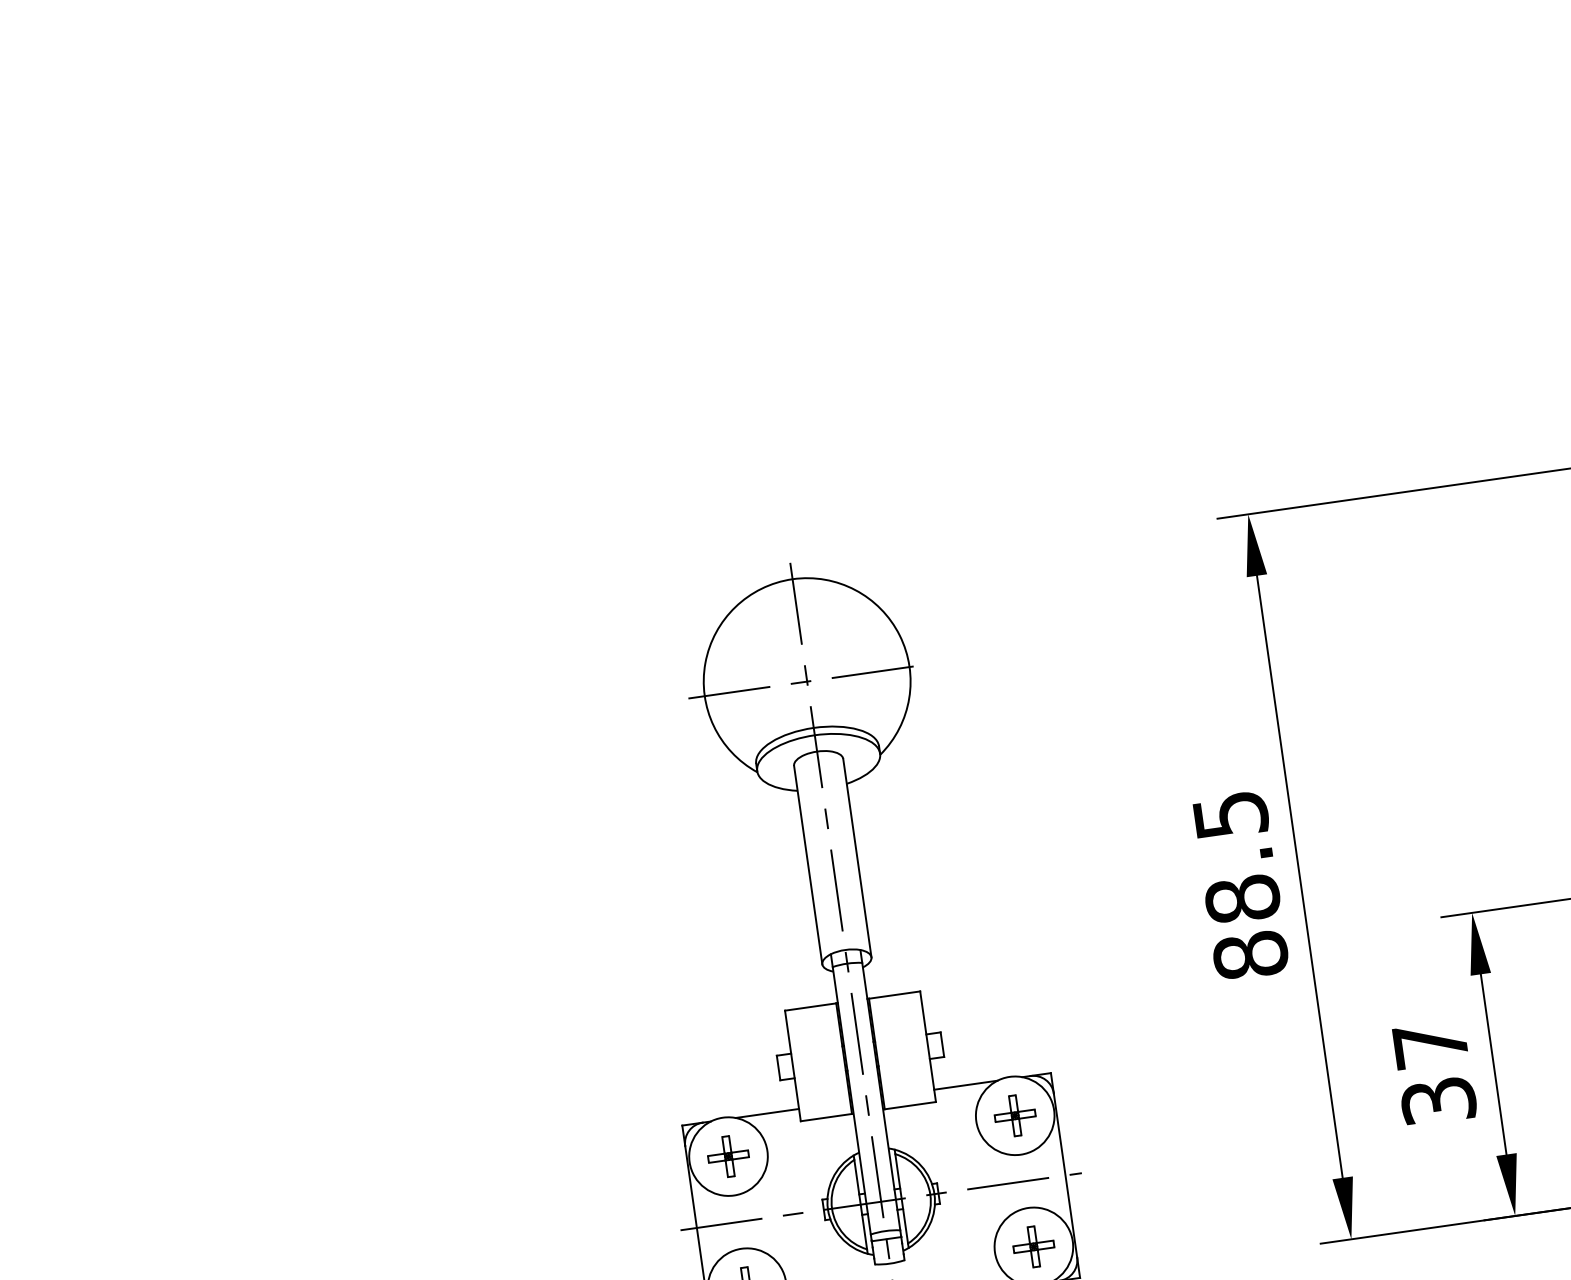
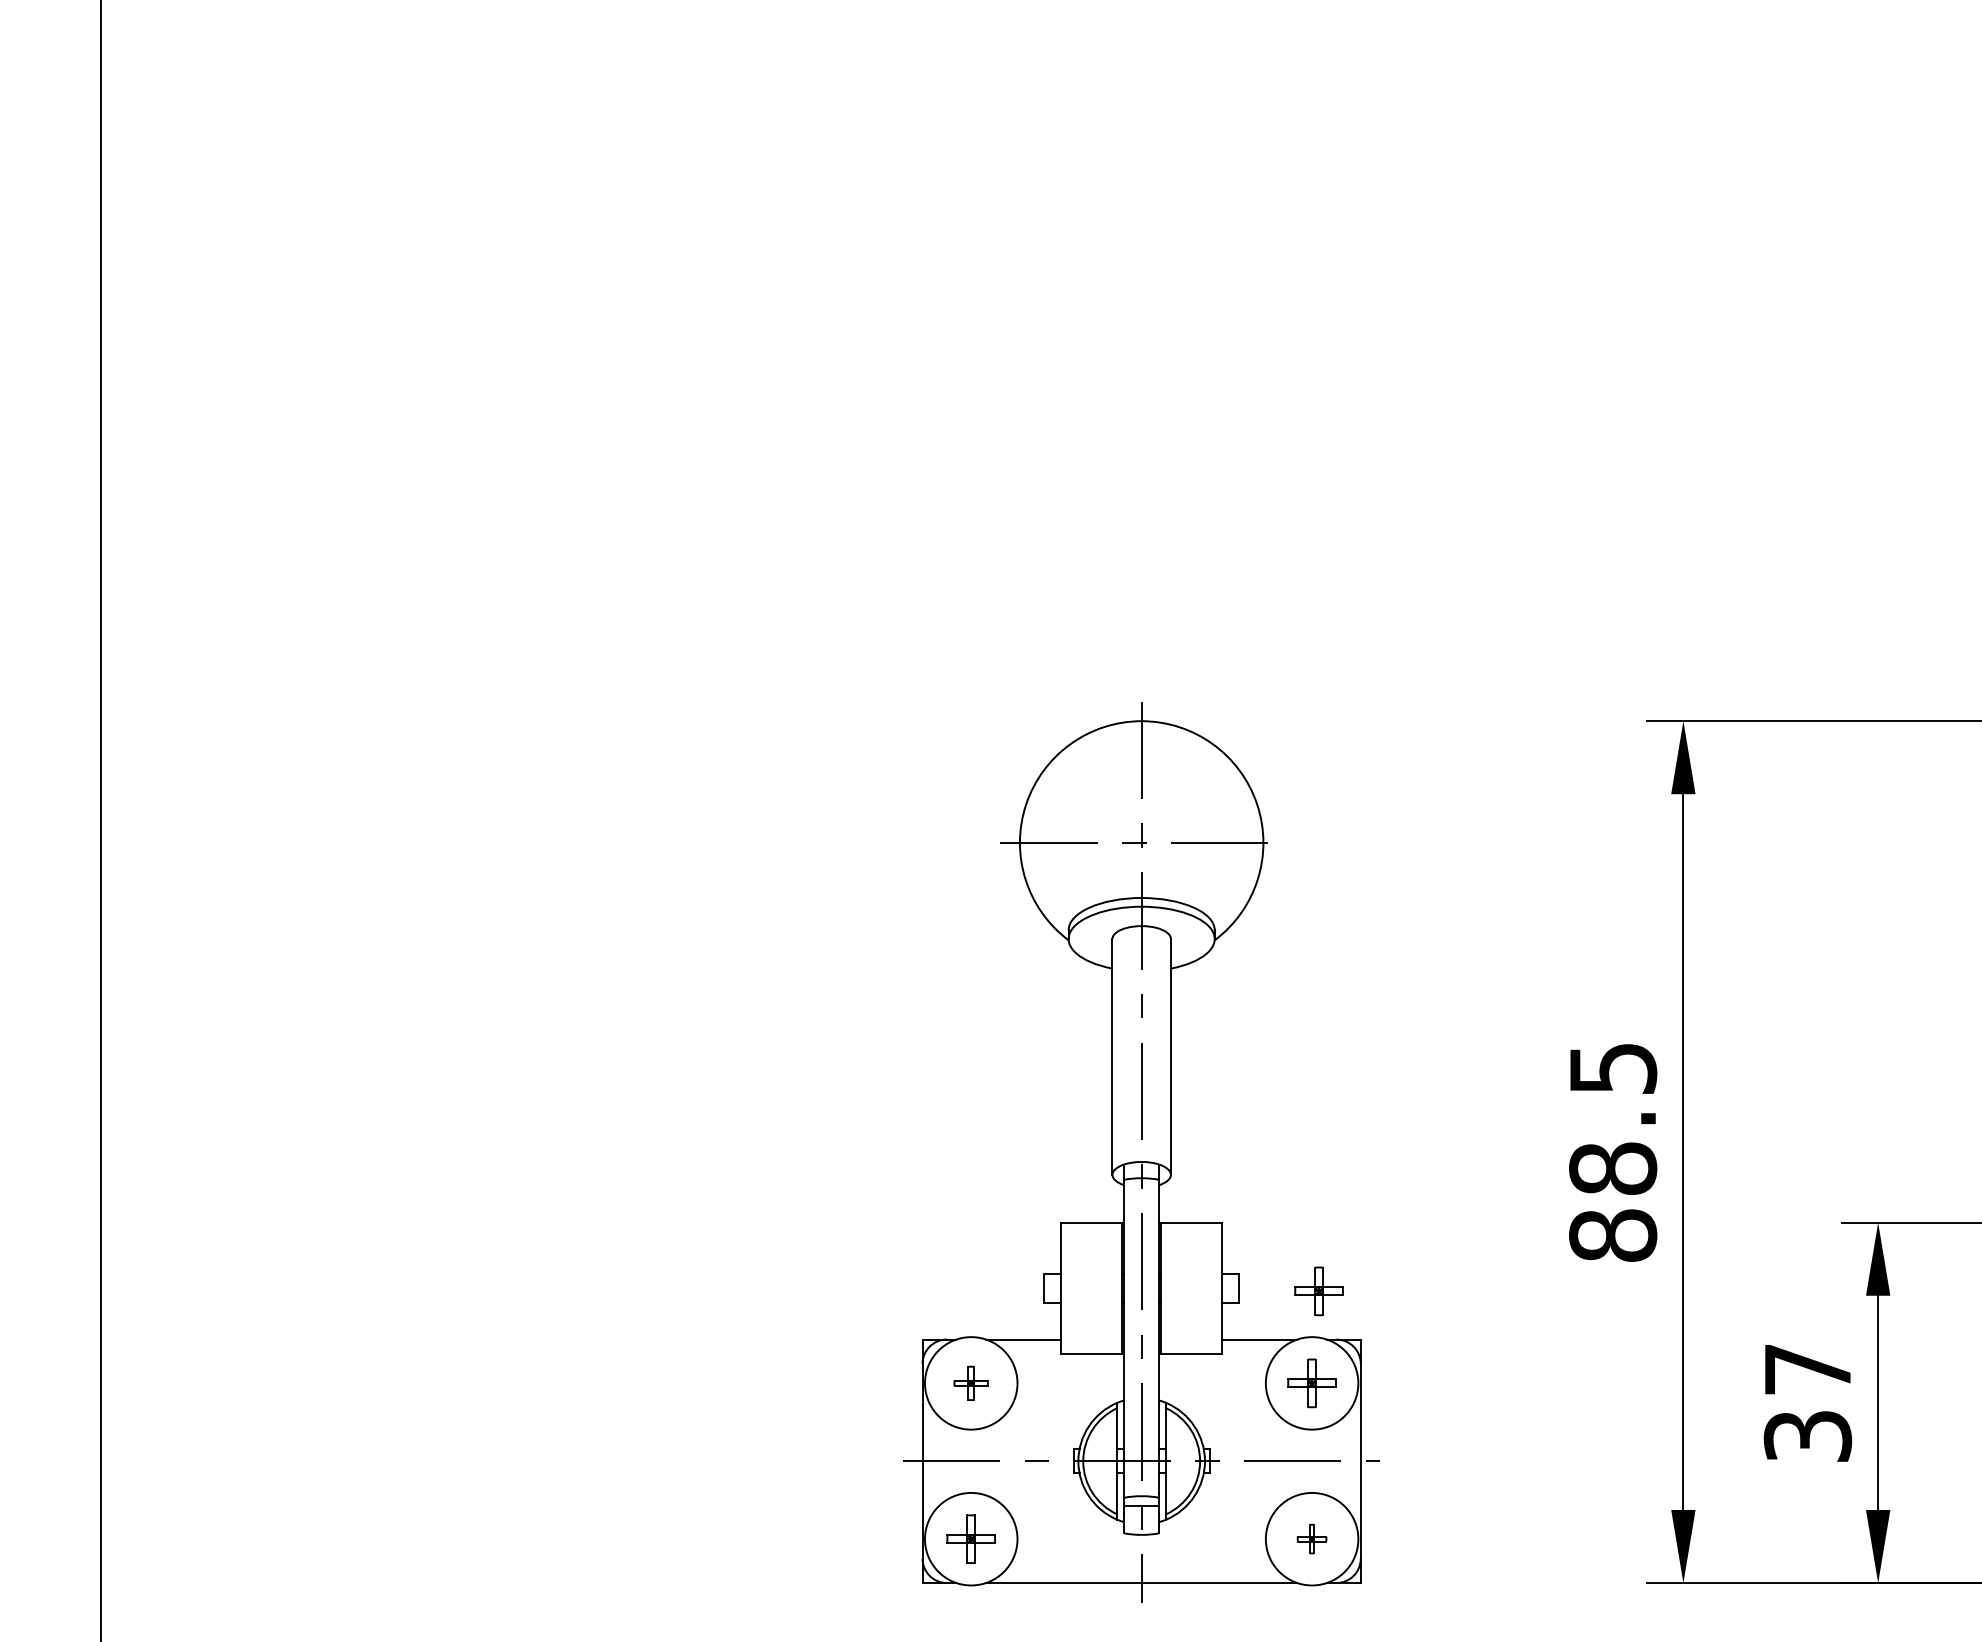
part: (1009, 1037) -> (1318, 1291), added
part: (727, 1156) -> (970, 1383), size x0.7
part: (1033, 1246) -> (1311, 1538), size x0.6

